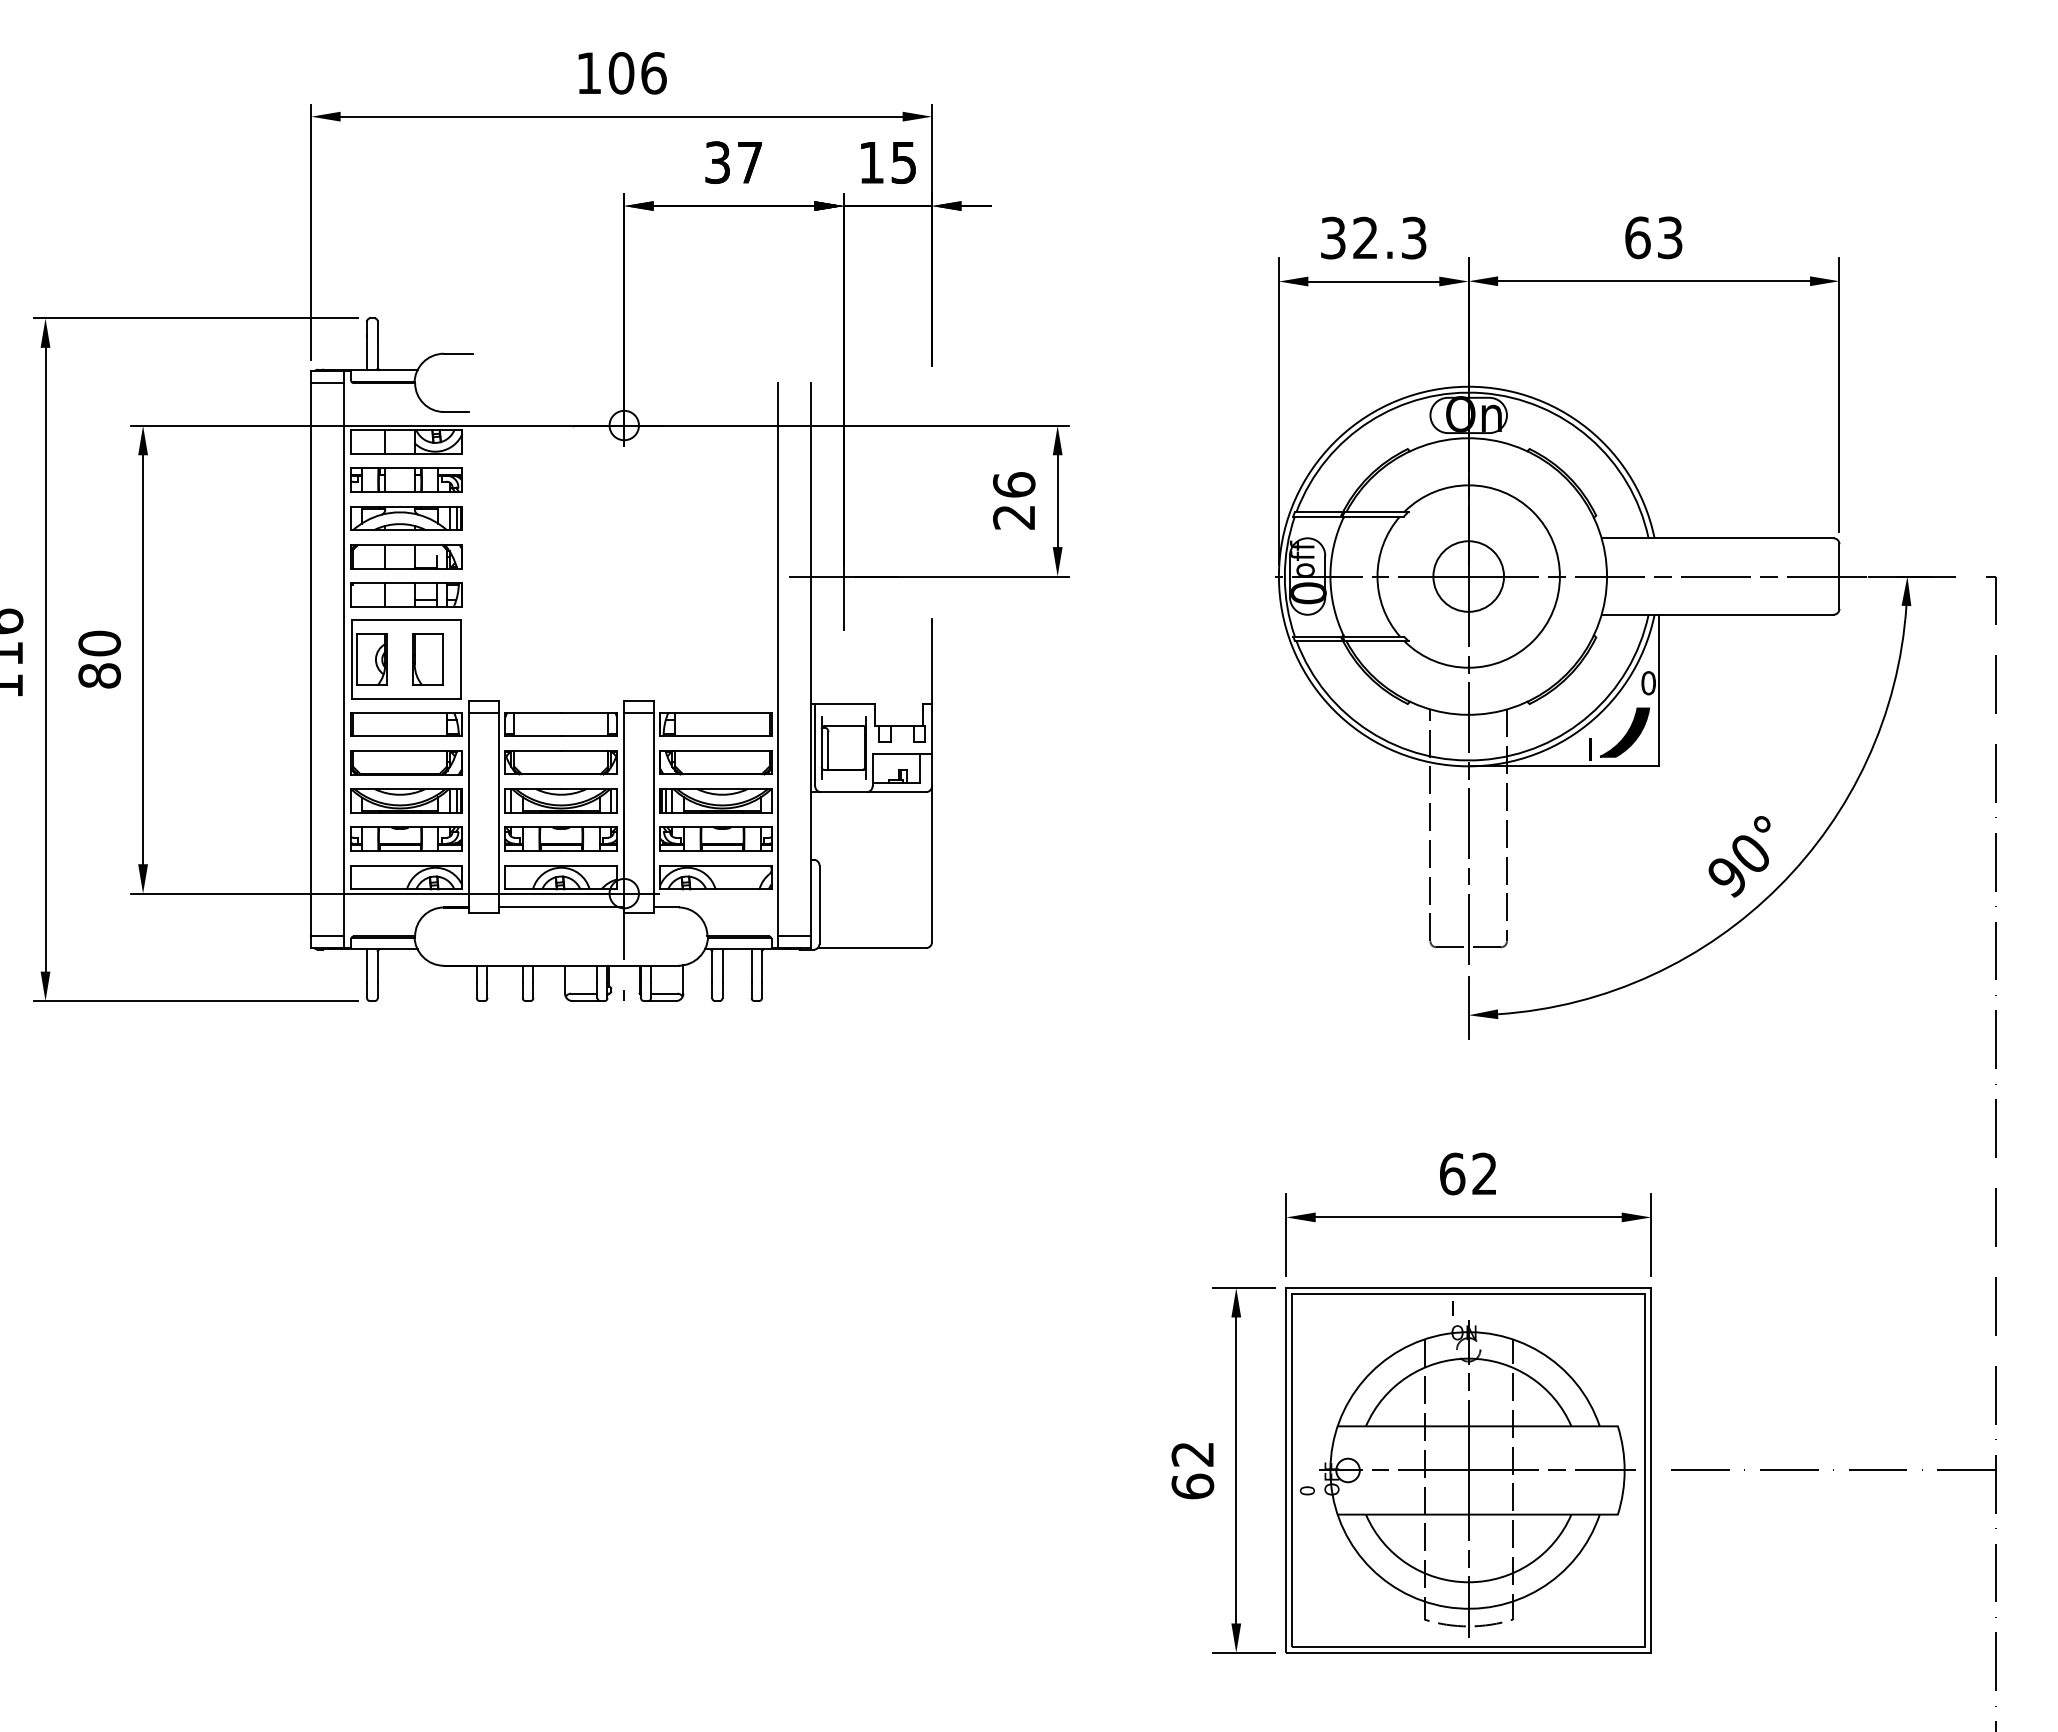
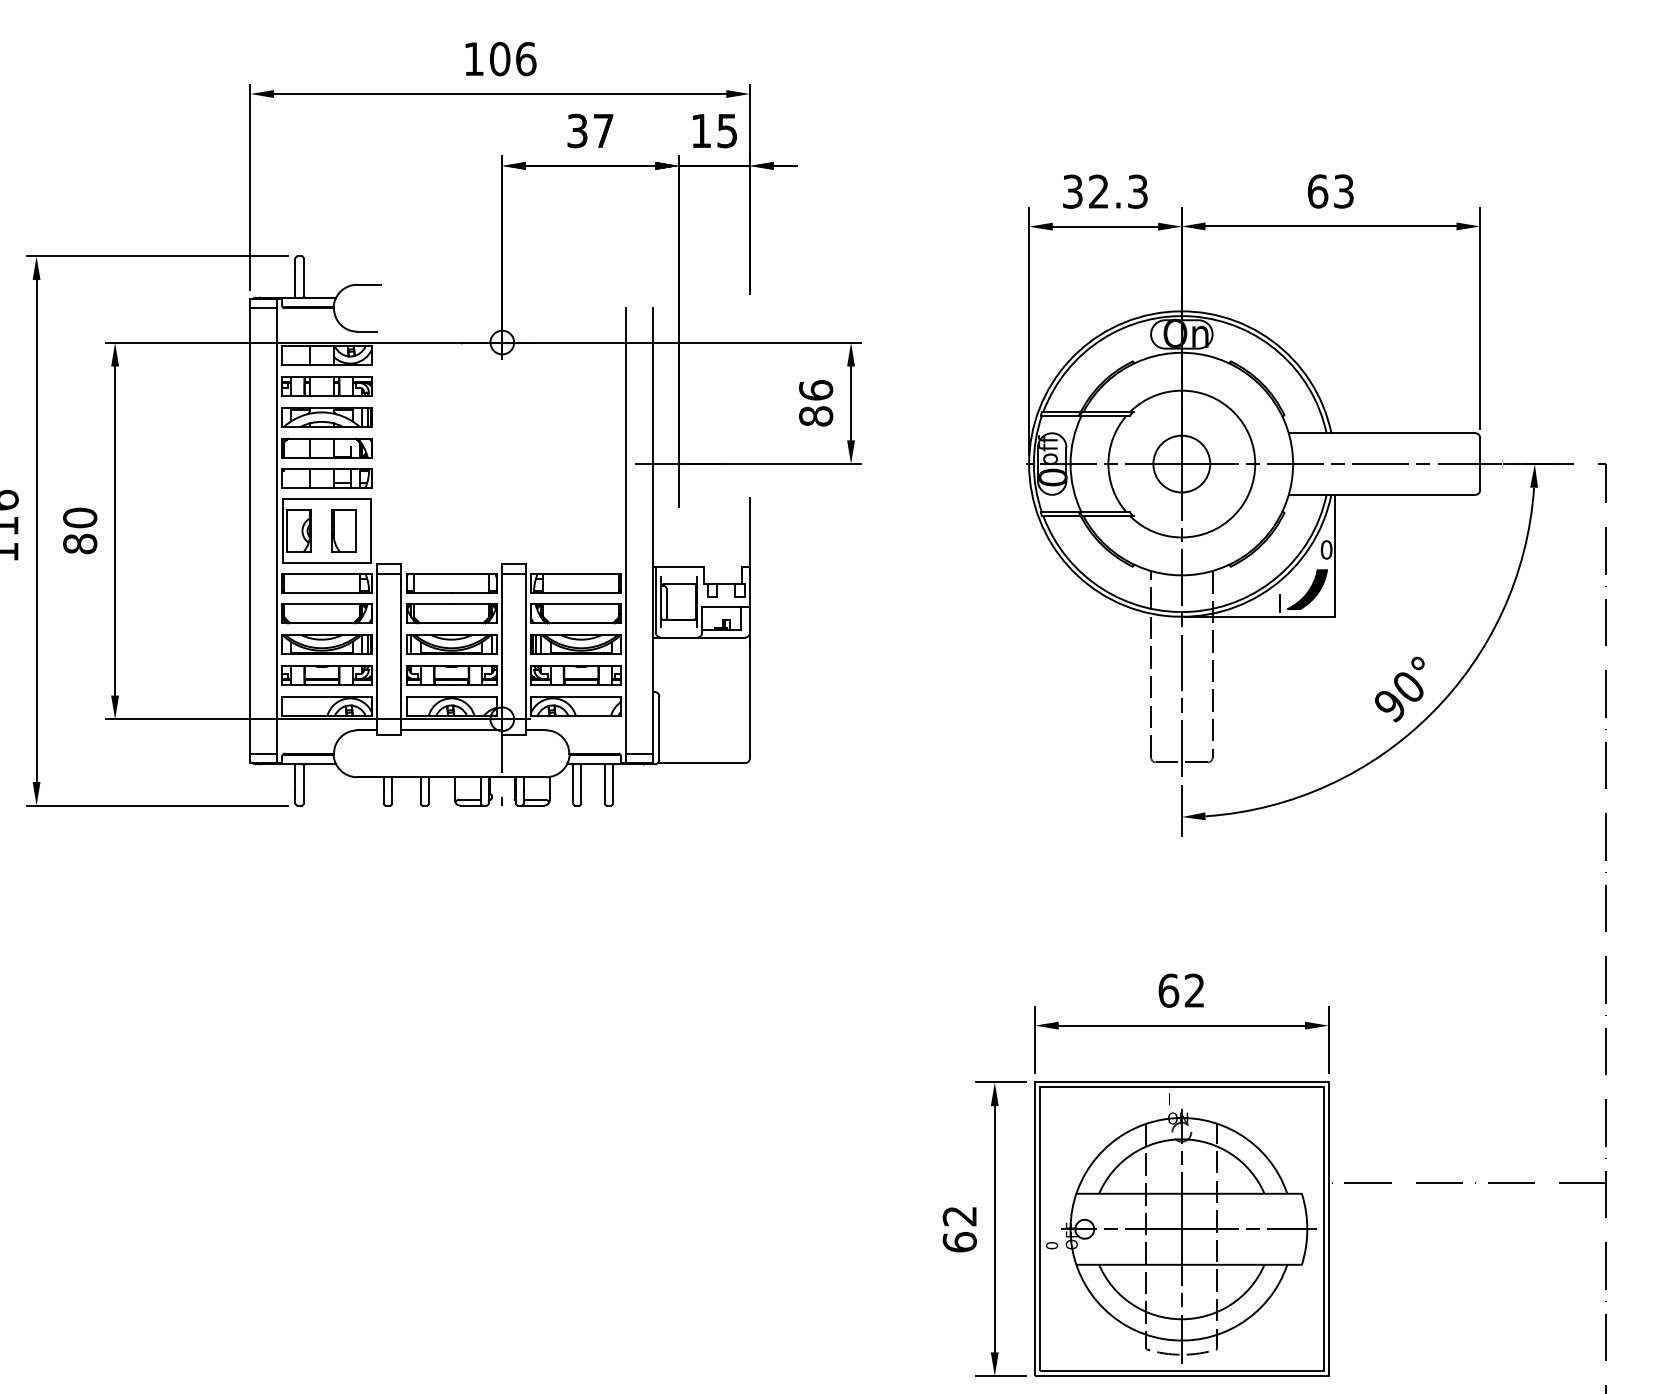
text: (1014, 516) -> (816, 415), 26 -> 86
part: (1411, 1402) -> (1135, 1174), moved

